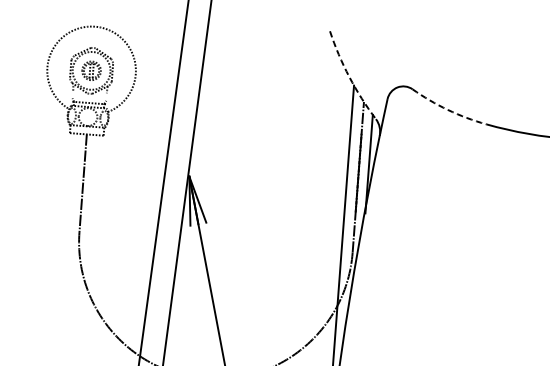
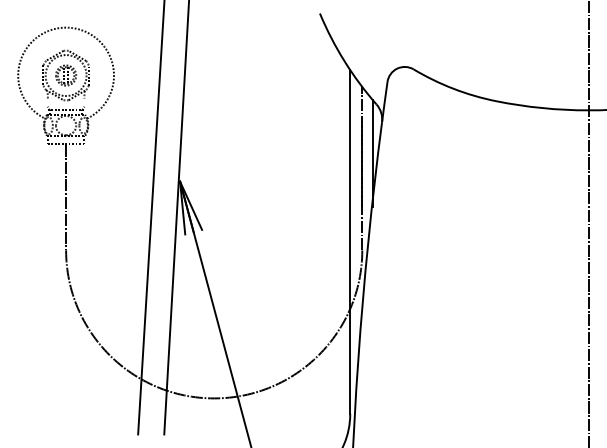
arc: (349, 77) -> (344, 61), dashed -> solid
arc: (447, 109) -> (453, 88), dashed -> solid

